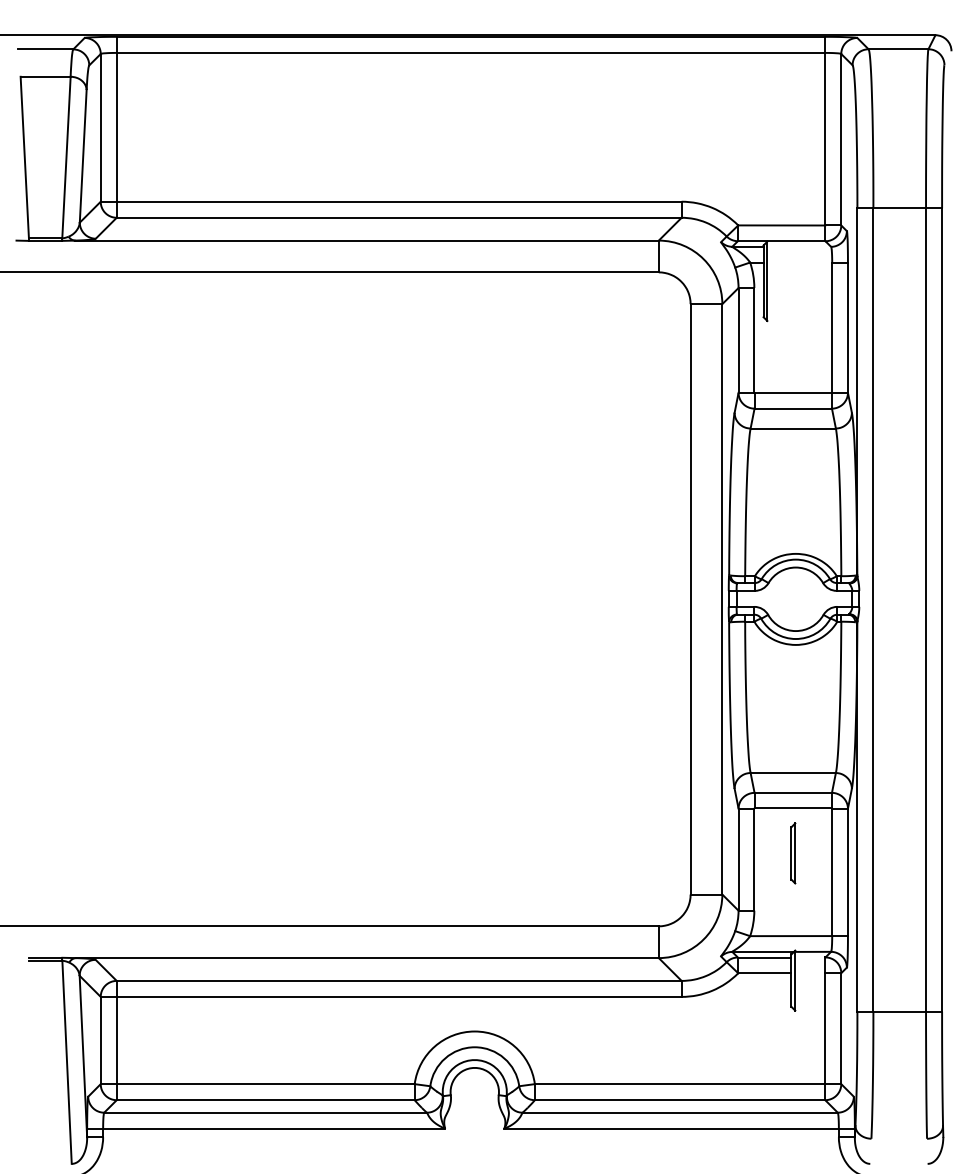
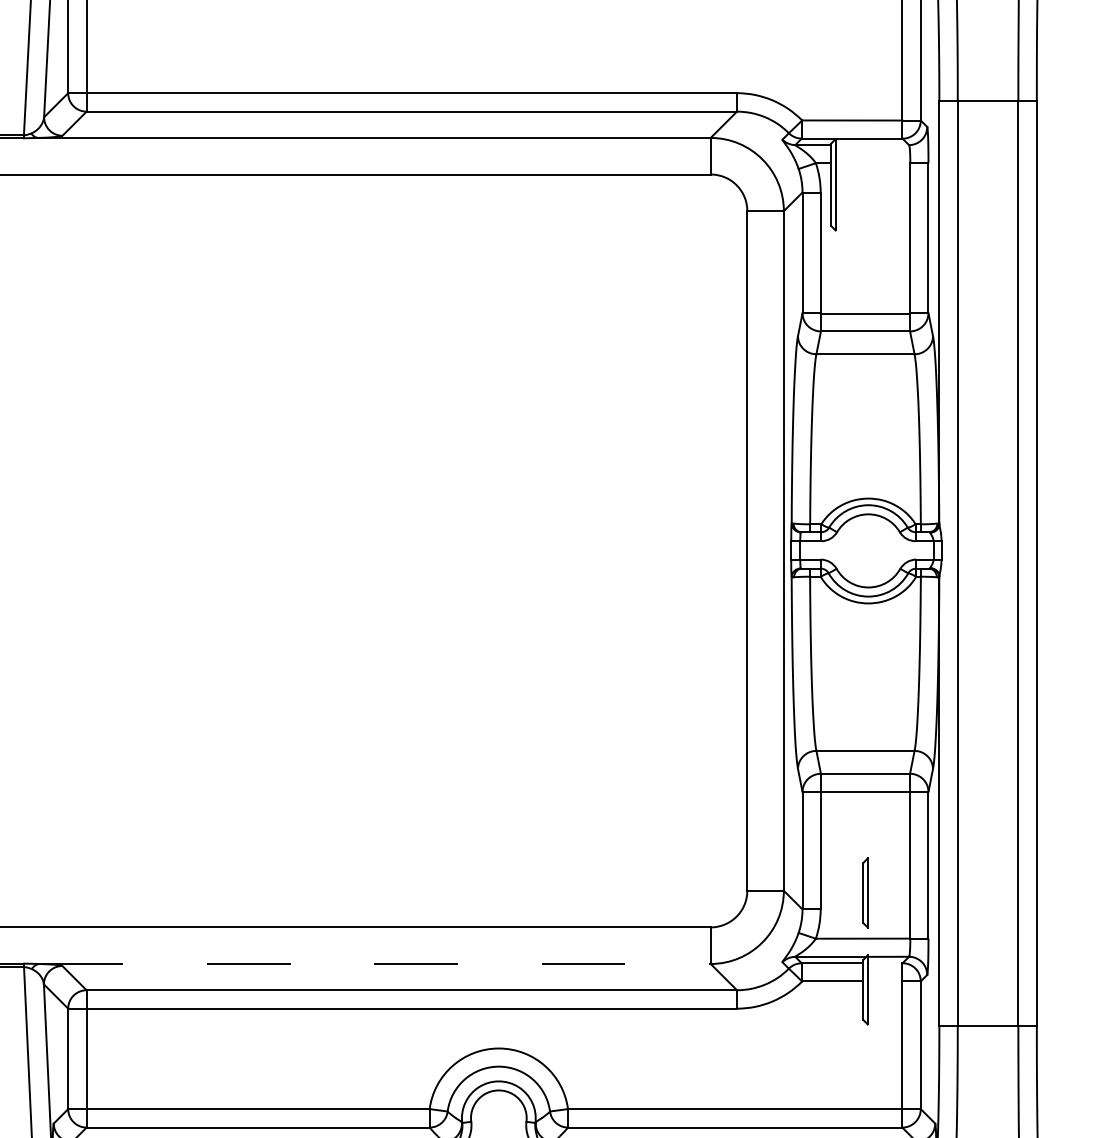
part: (793, 853) -> (865, 893), moved
line: (367, 958) -> (375, 964), solid -> dashed

